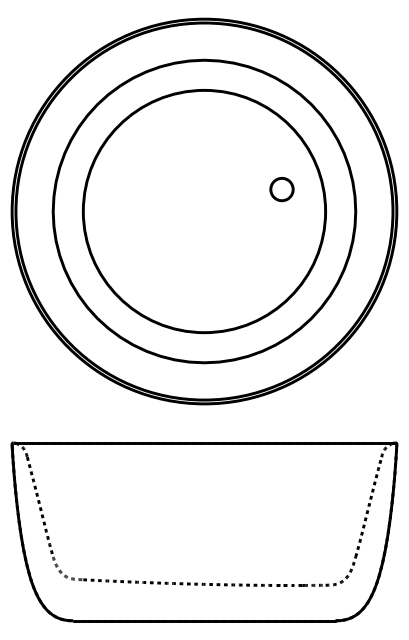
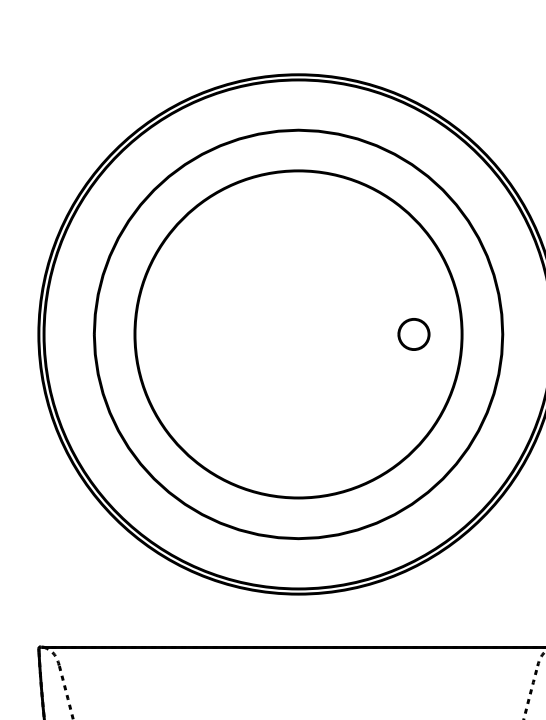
part: (281, 189) -> (413, 334), moved

